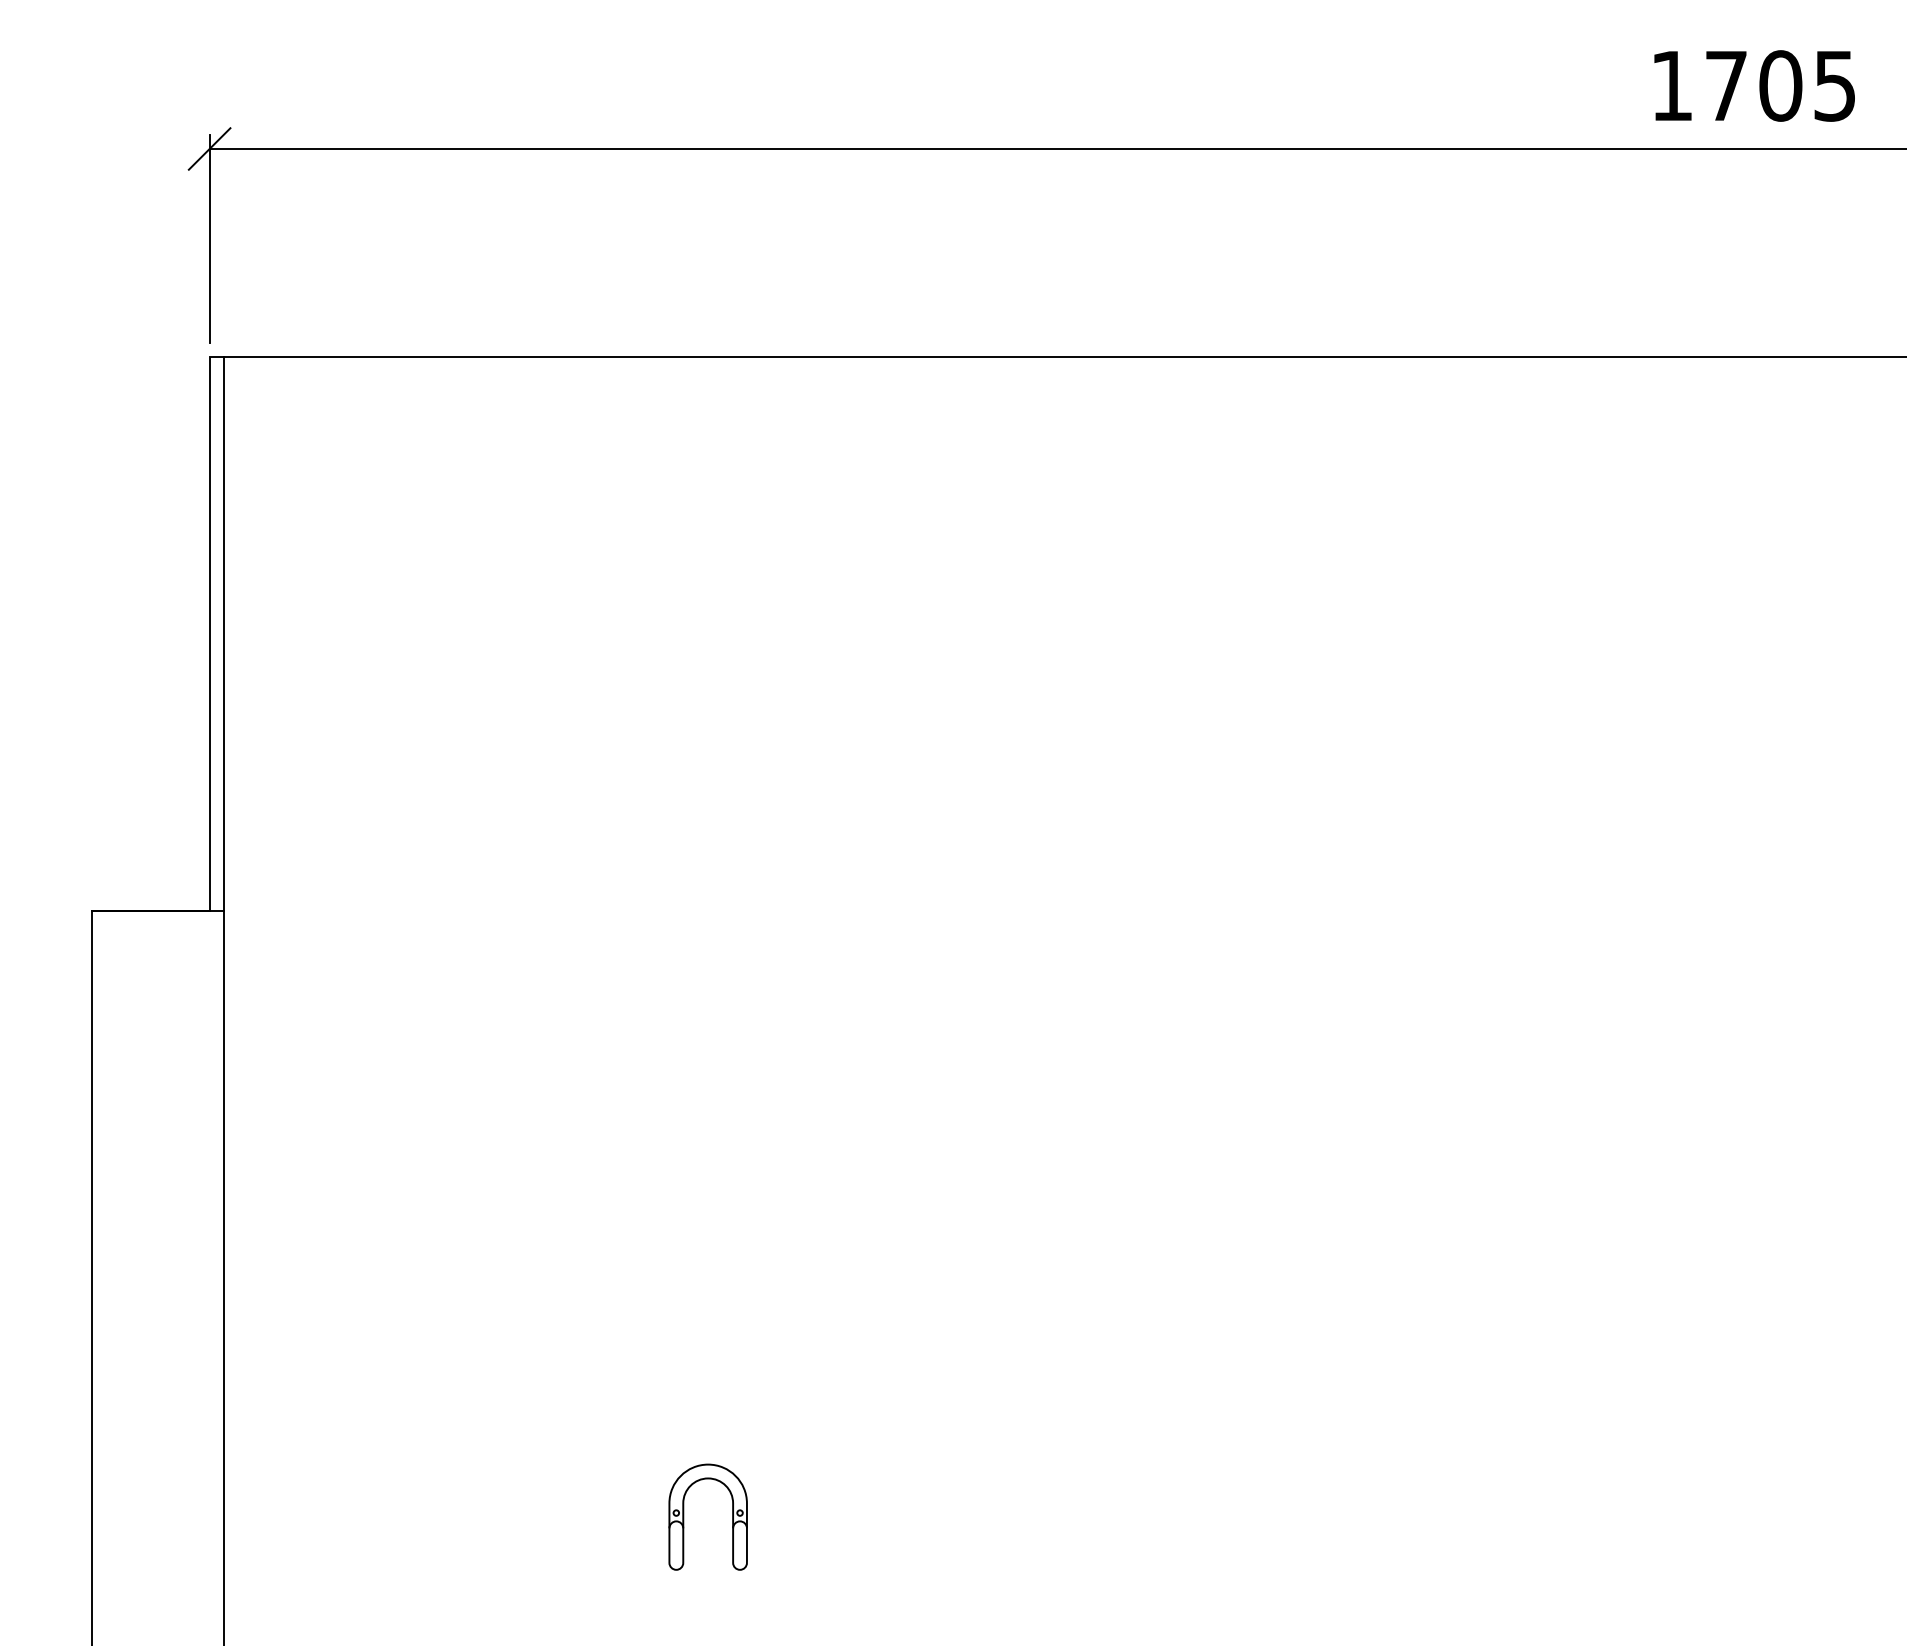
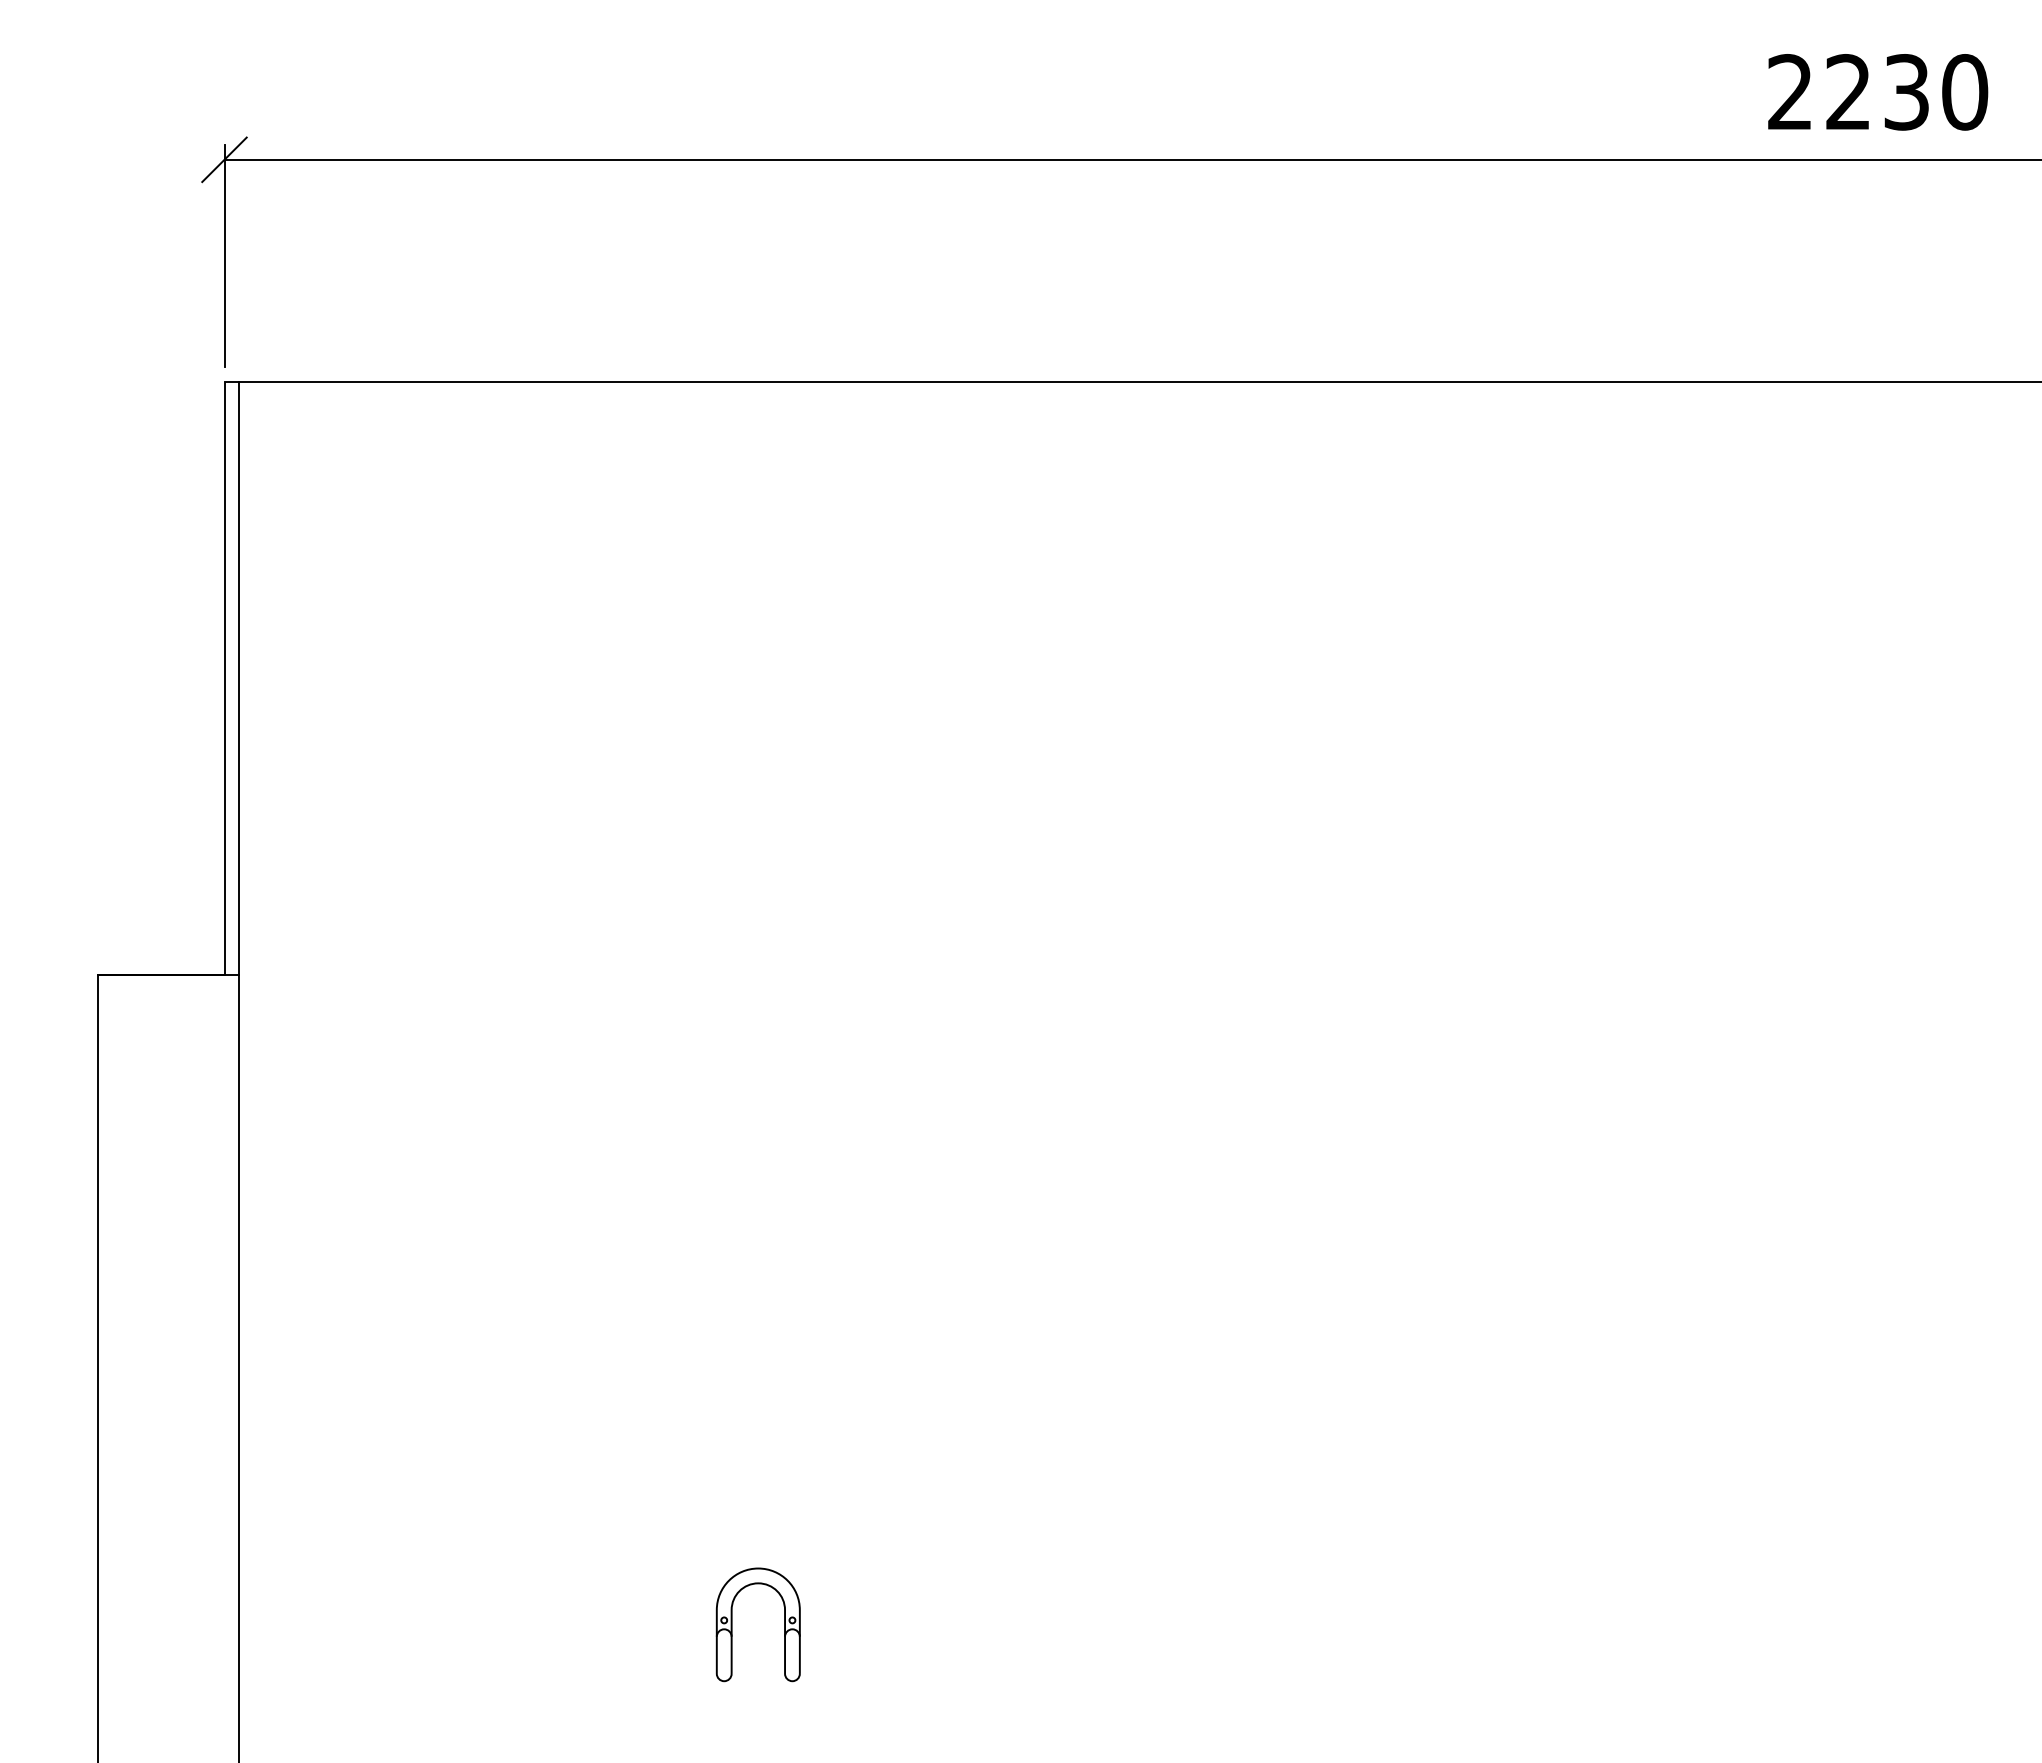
text: (1754, 86) -> (1878, 92), 1705 -> 2230

